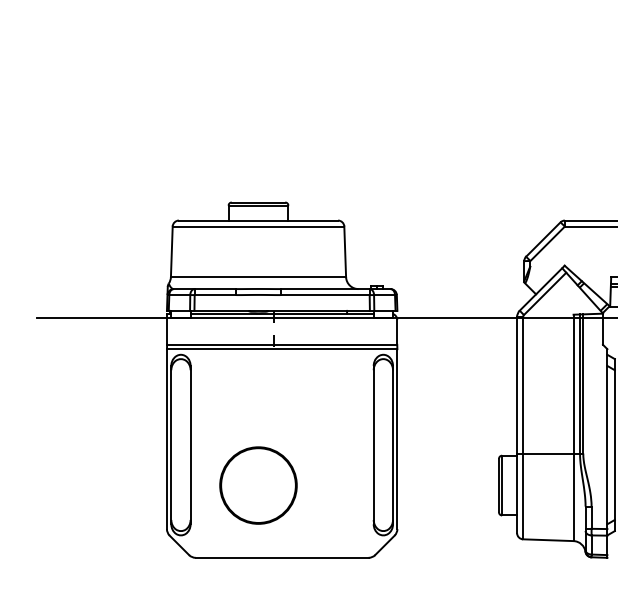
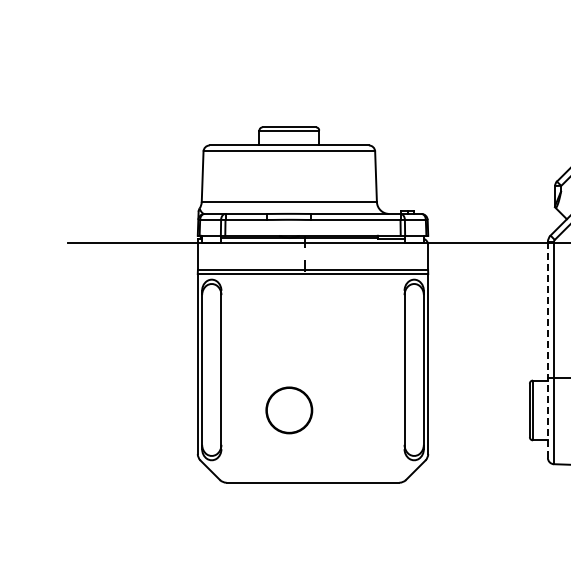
line: (517, 425) -> (548, 350), solid -> dashed
circle: (258, 485) -> (289, 410), size x0.6

